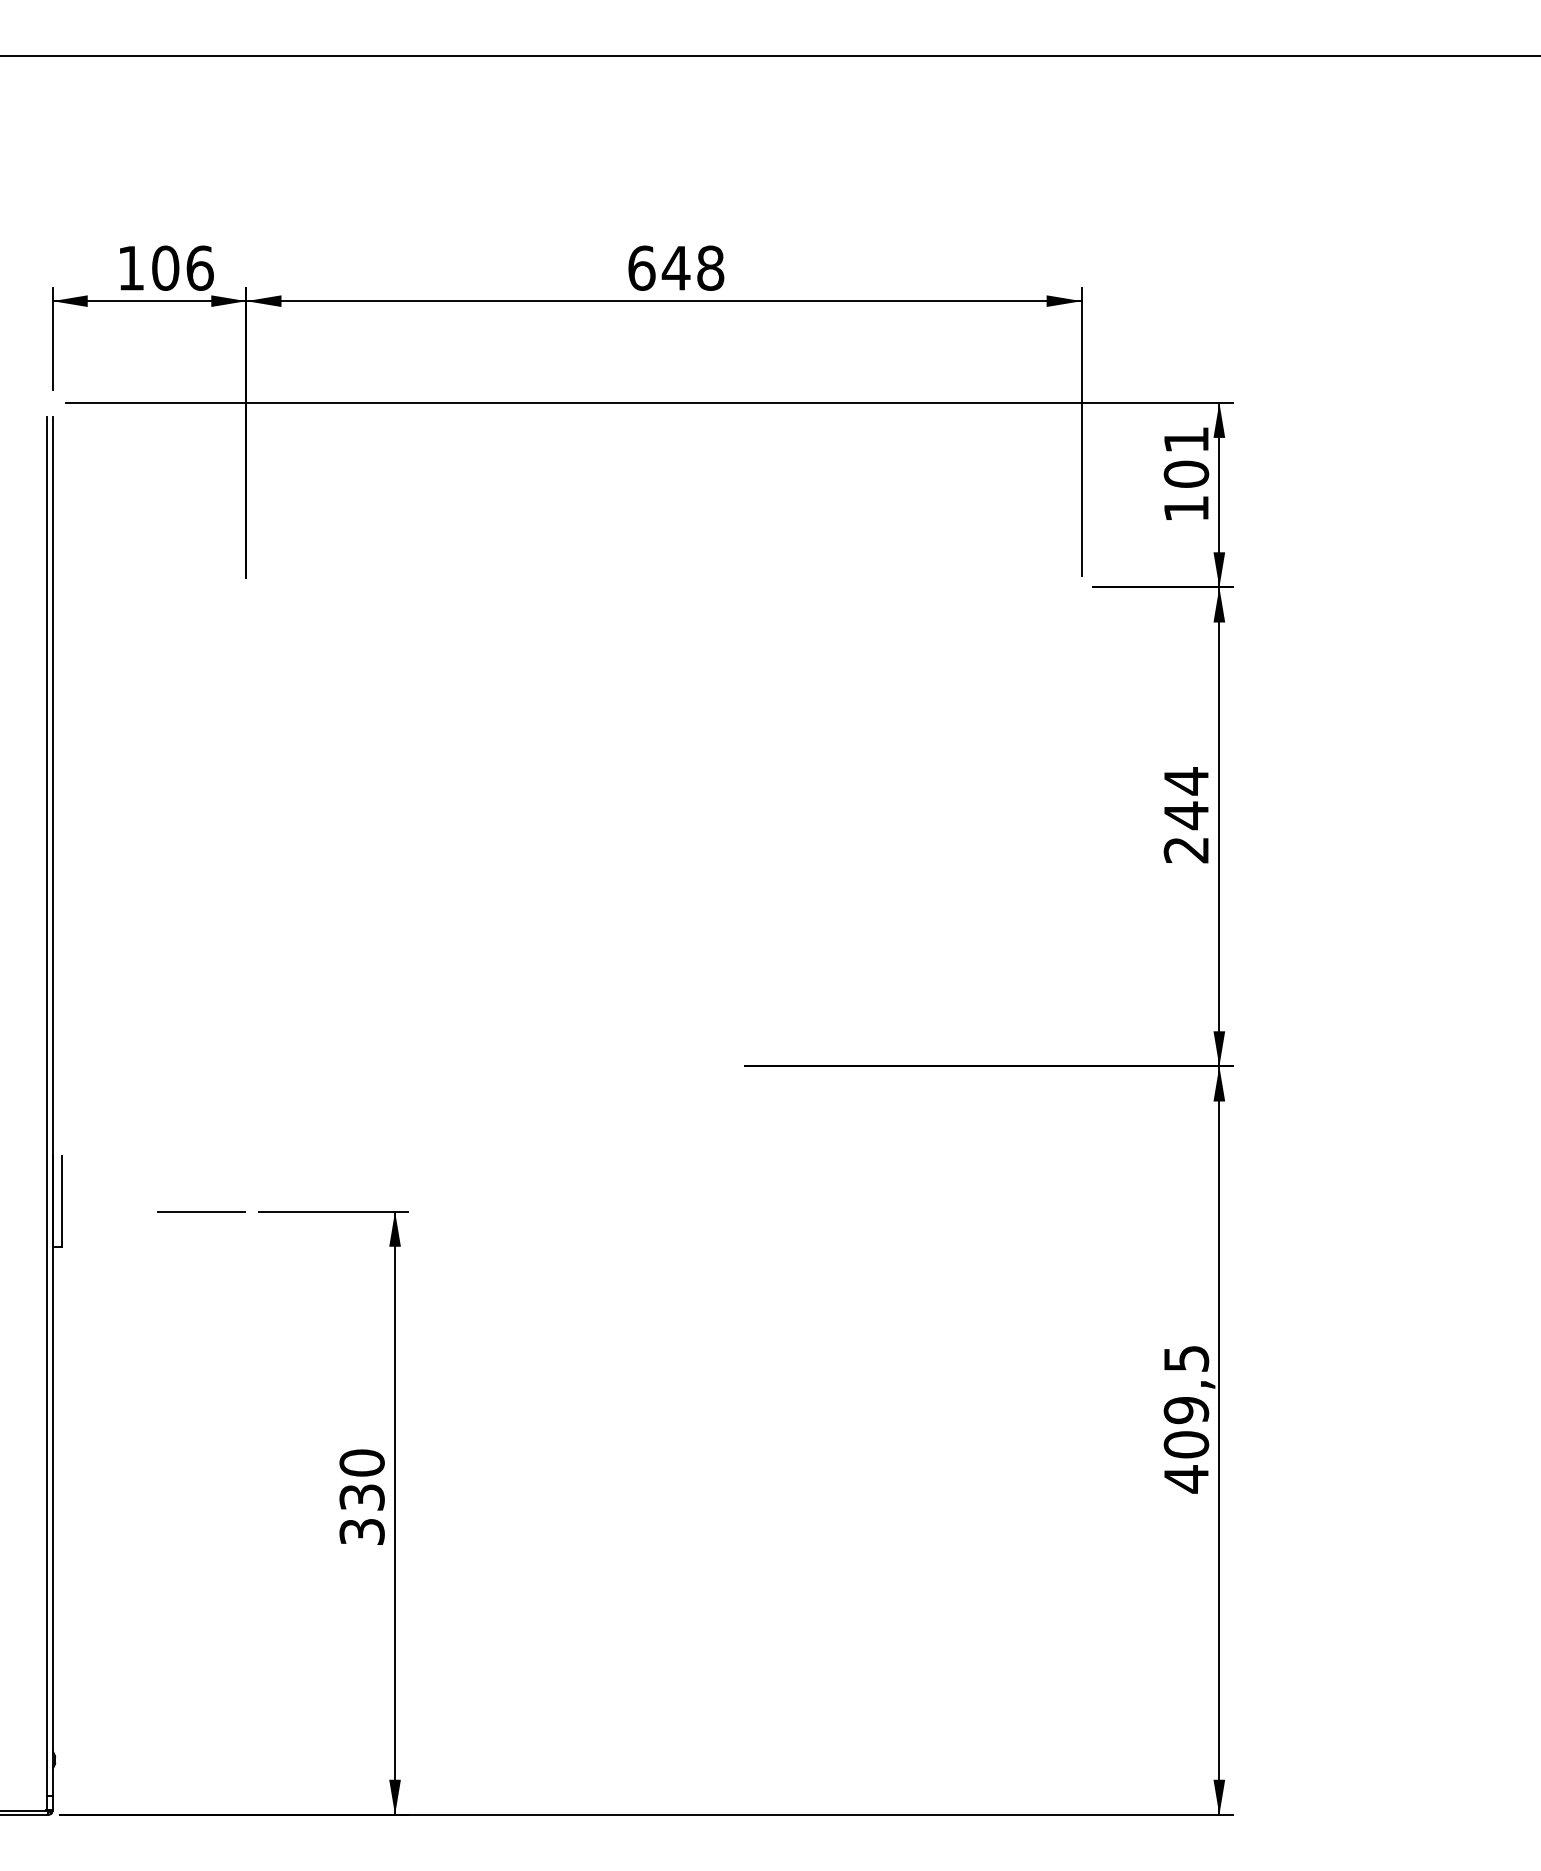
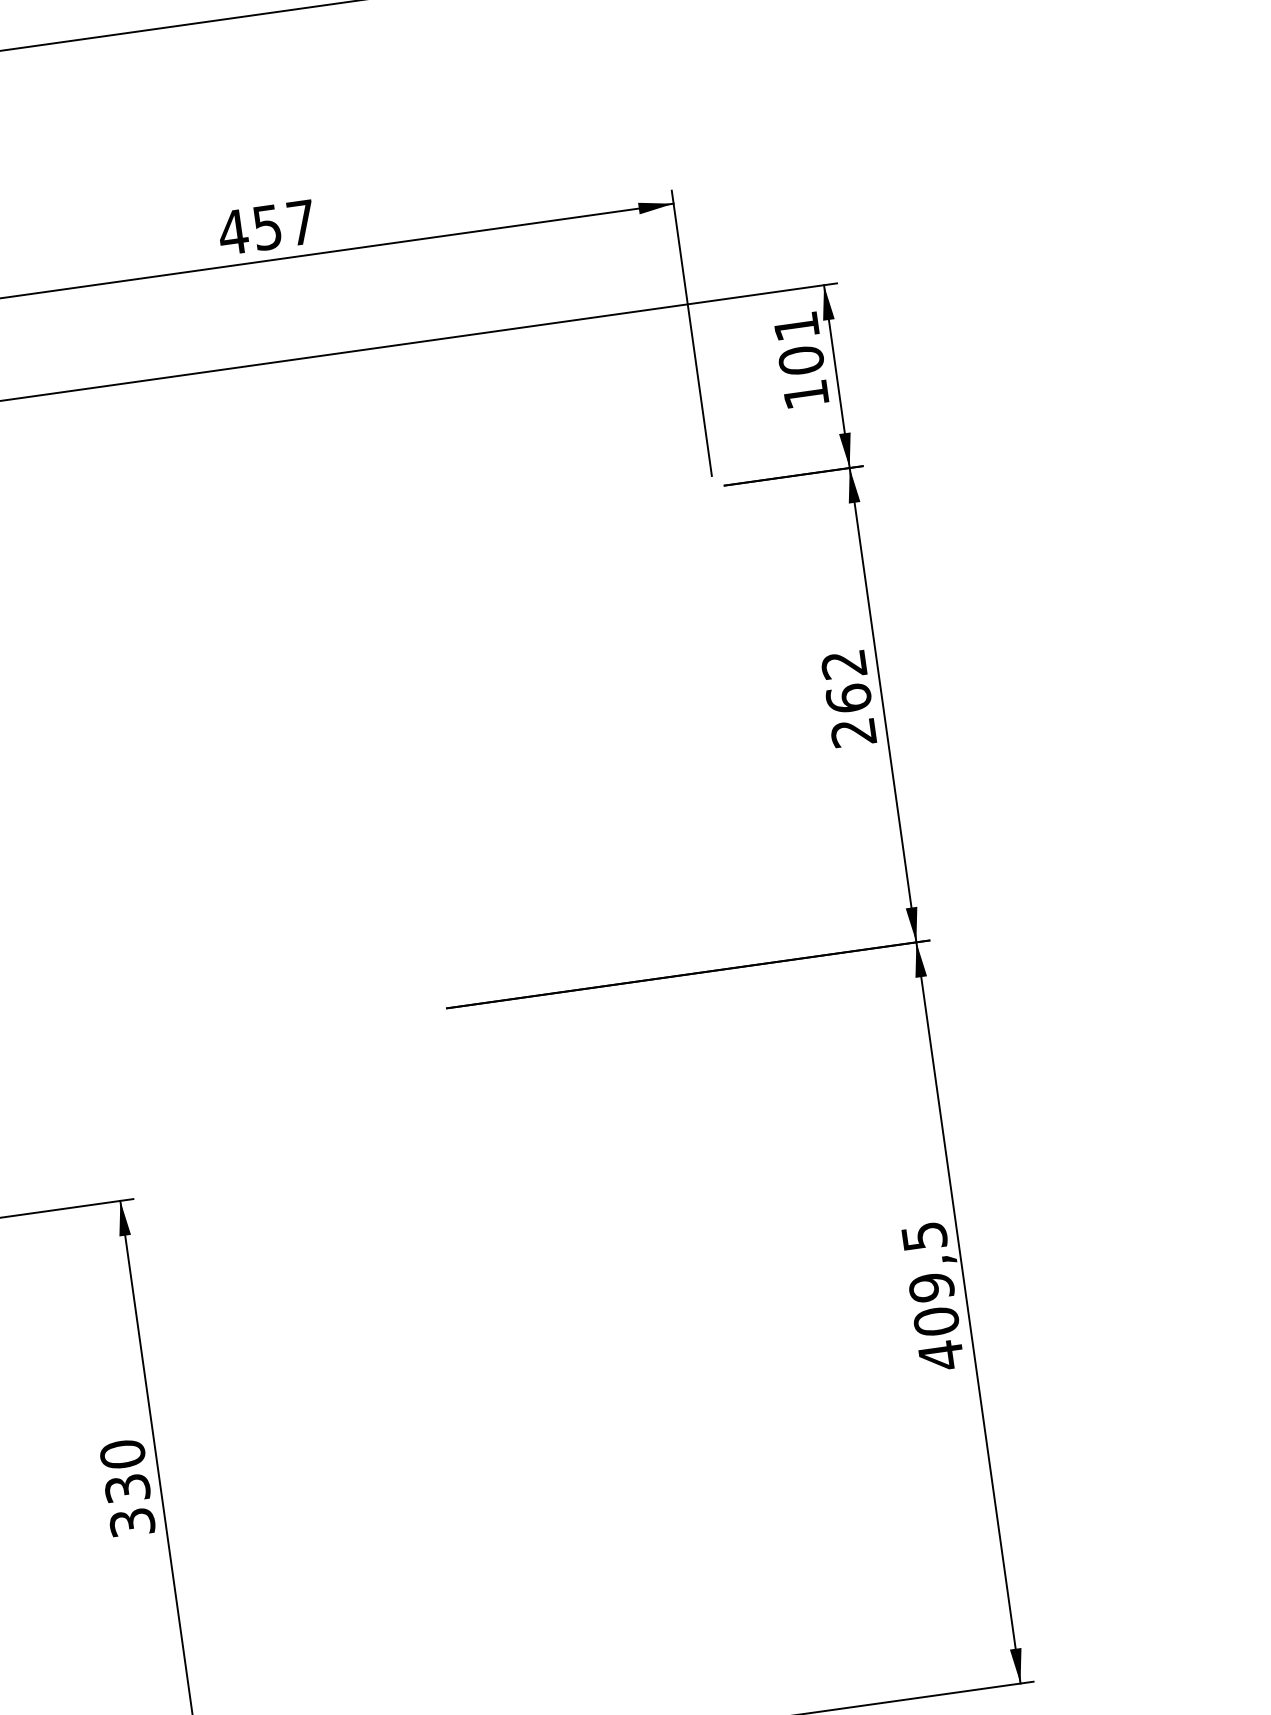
text: (675, 267) -> (266, 226), 648 -> 457
text: (1186, 798) -> (846, 681), 244 -> 262

